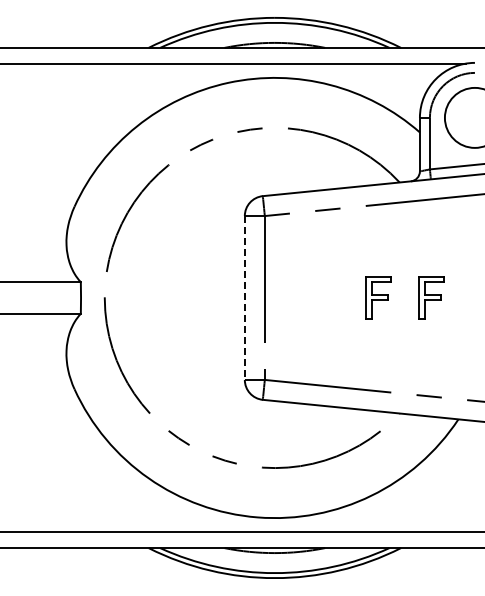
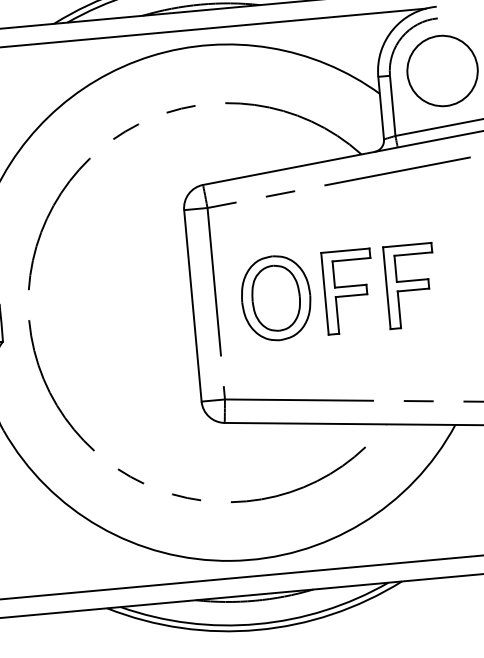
part: (316, 297) -> (276, 297), added
part: (378, 297) -> (349, 291), size x1.67
part: (431, 297) -> (410, 285), size x1.67
line: (244, 298) -> (192, 306), dashed -> solid

